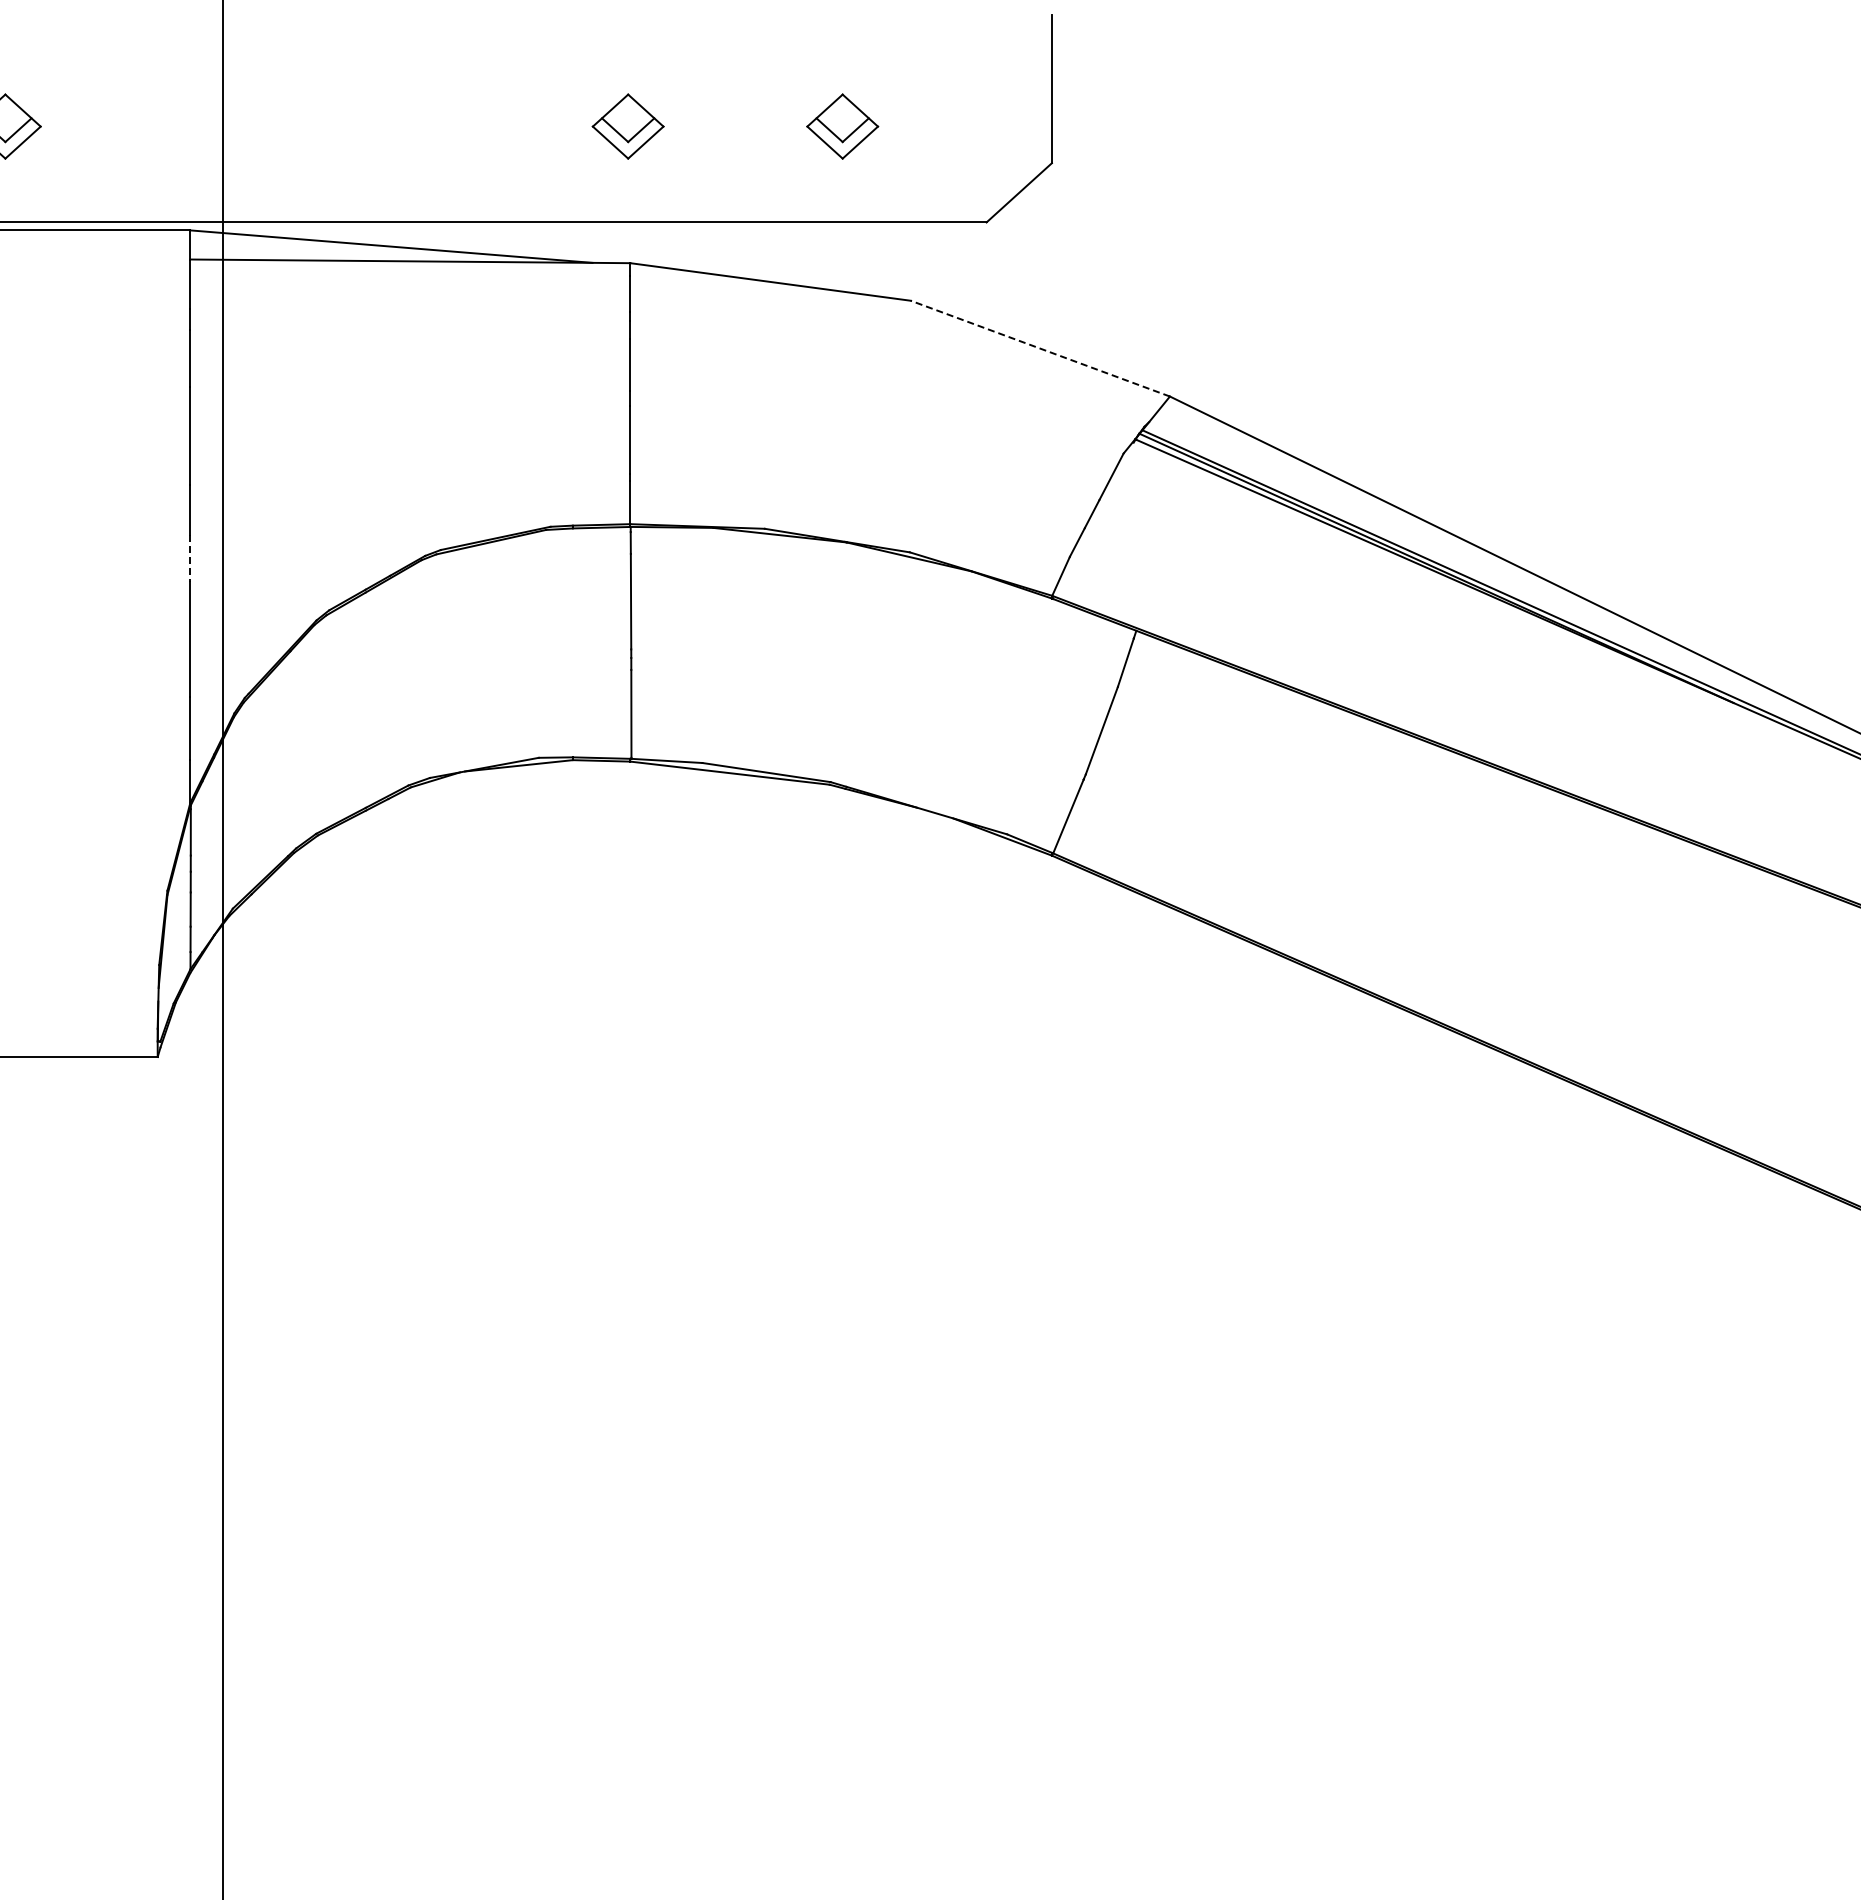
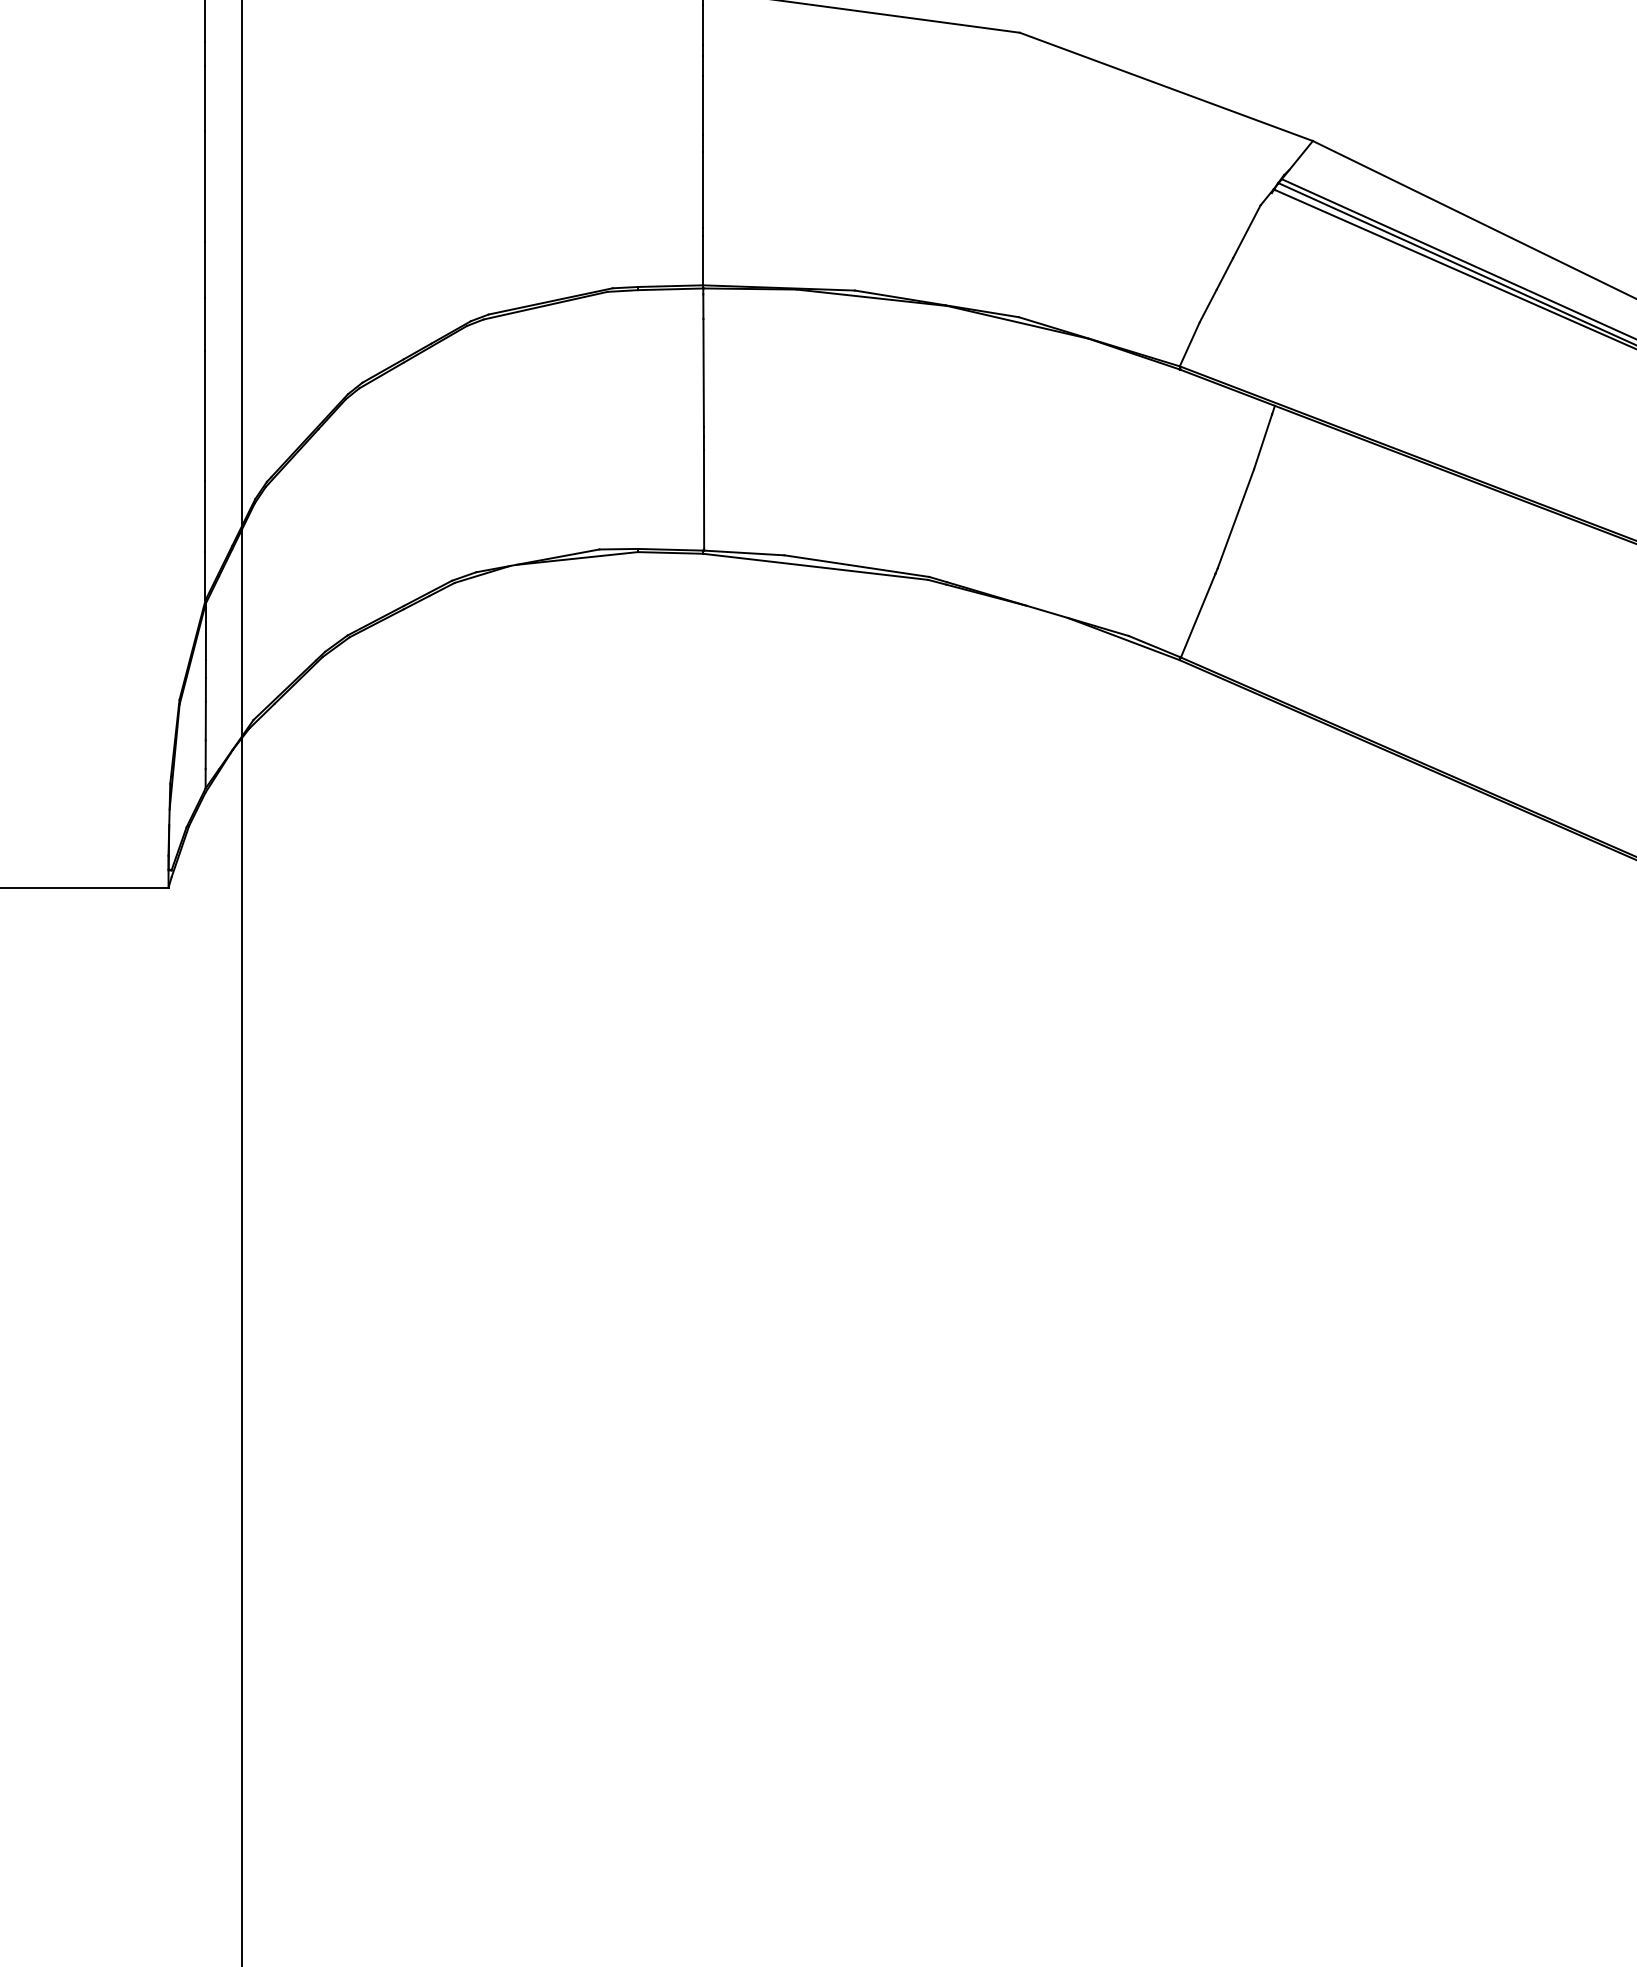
line: (1039, 348) -> (1165, 86), dashed -> solid
line: (190, 559) -> (205, 325), dashed -> solid

